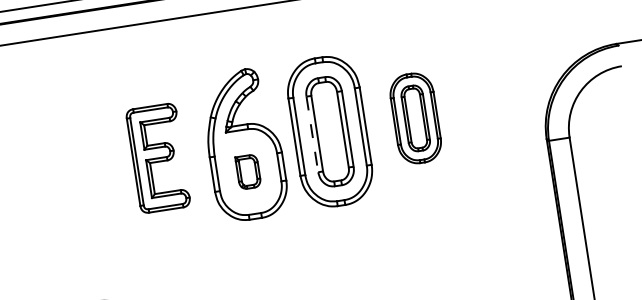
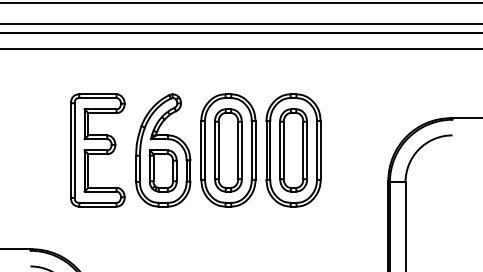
part: (415, 118) -> (293, 150), size x1.67
line: (311, 134) -> (214, 150), dashed -> solid
part: (157, 158) -> (97, 150), size x1.43
part: (247, 171) -> (162, 170), size x1.67

